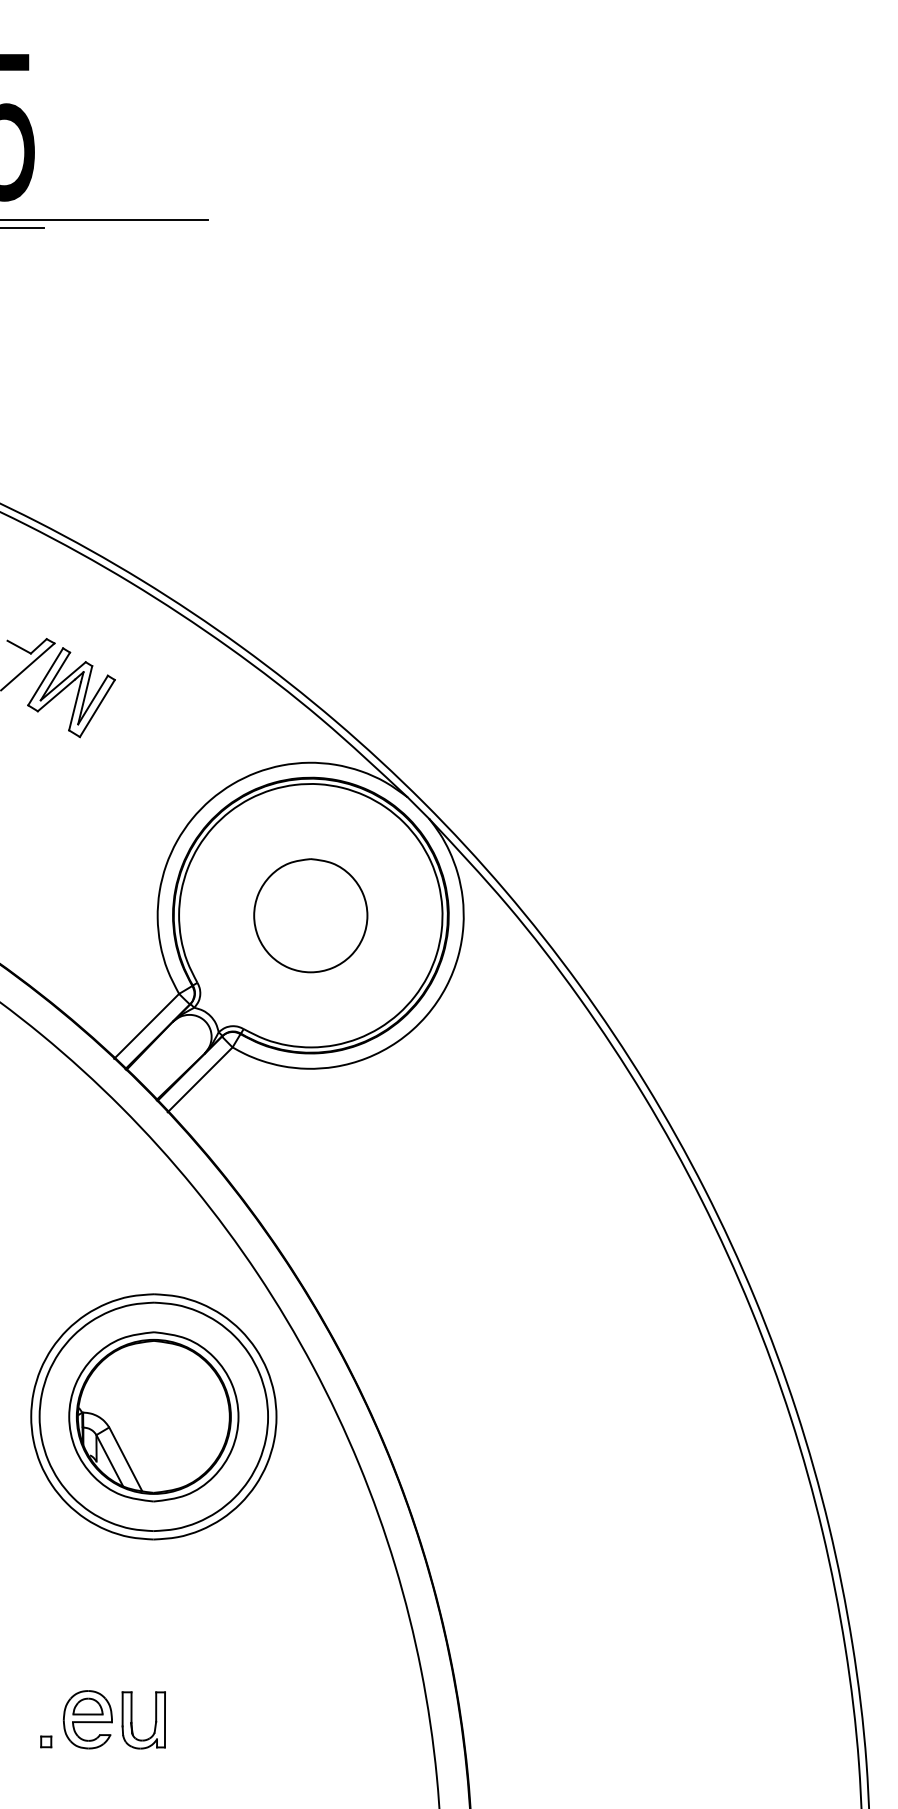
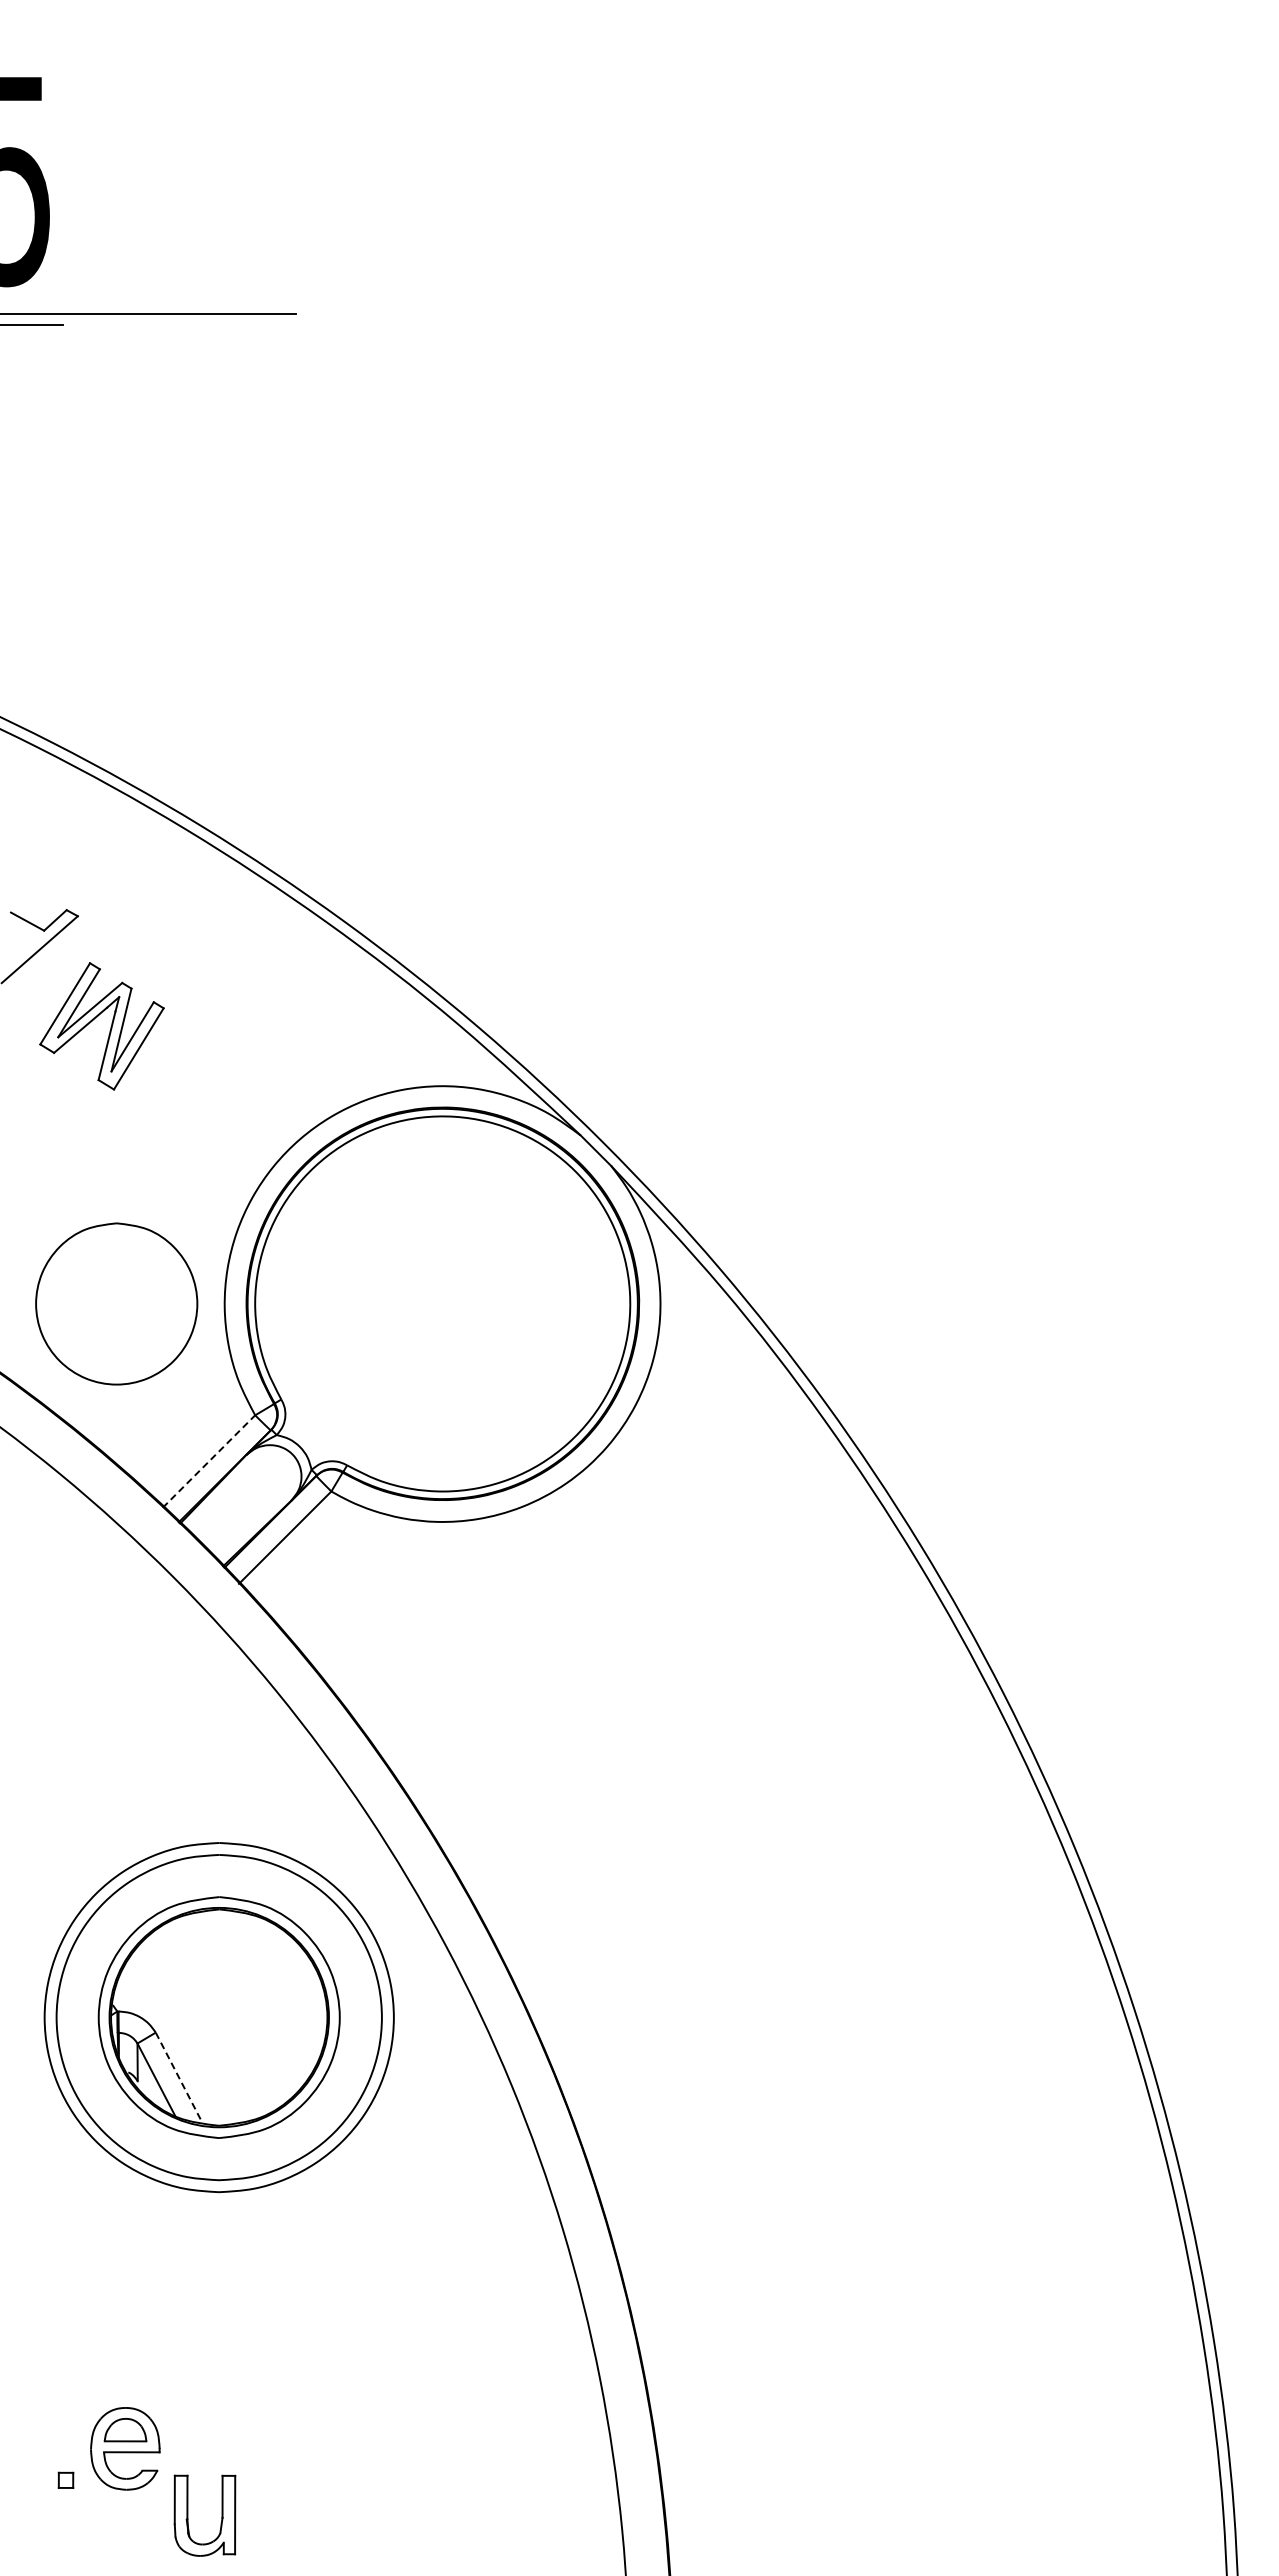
part: (76, 695) -> (109, 1030), moved
part: (310, 915) -> (116, 1303), moved
line: (147, 1026) -> (209, 1461), solid -> dashed
line: (125, 1458) -> (178, 2077), solid -> dashed
part: (132, 1720) -> (188, 2515), moved

